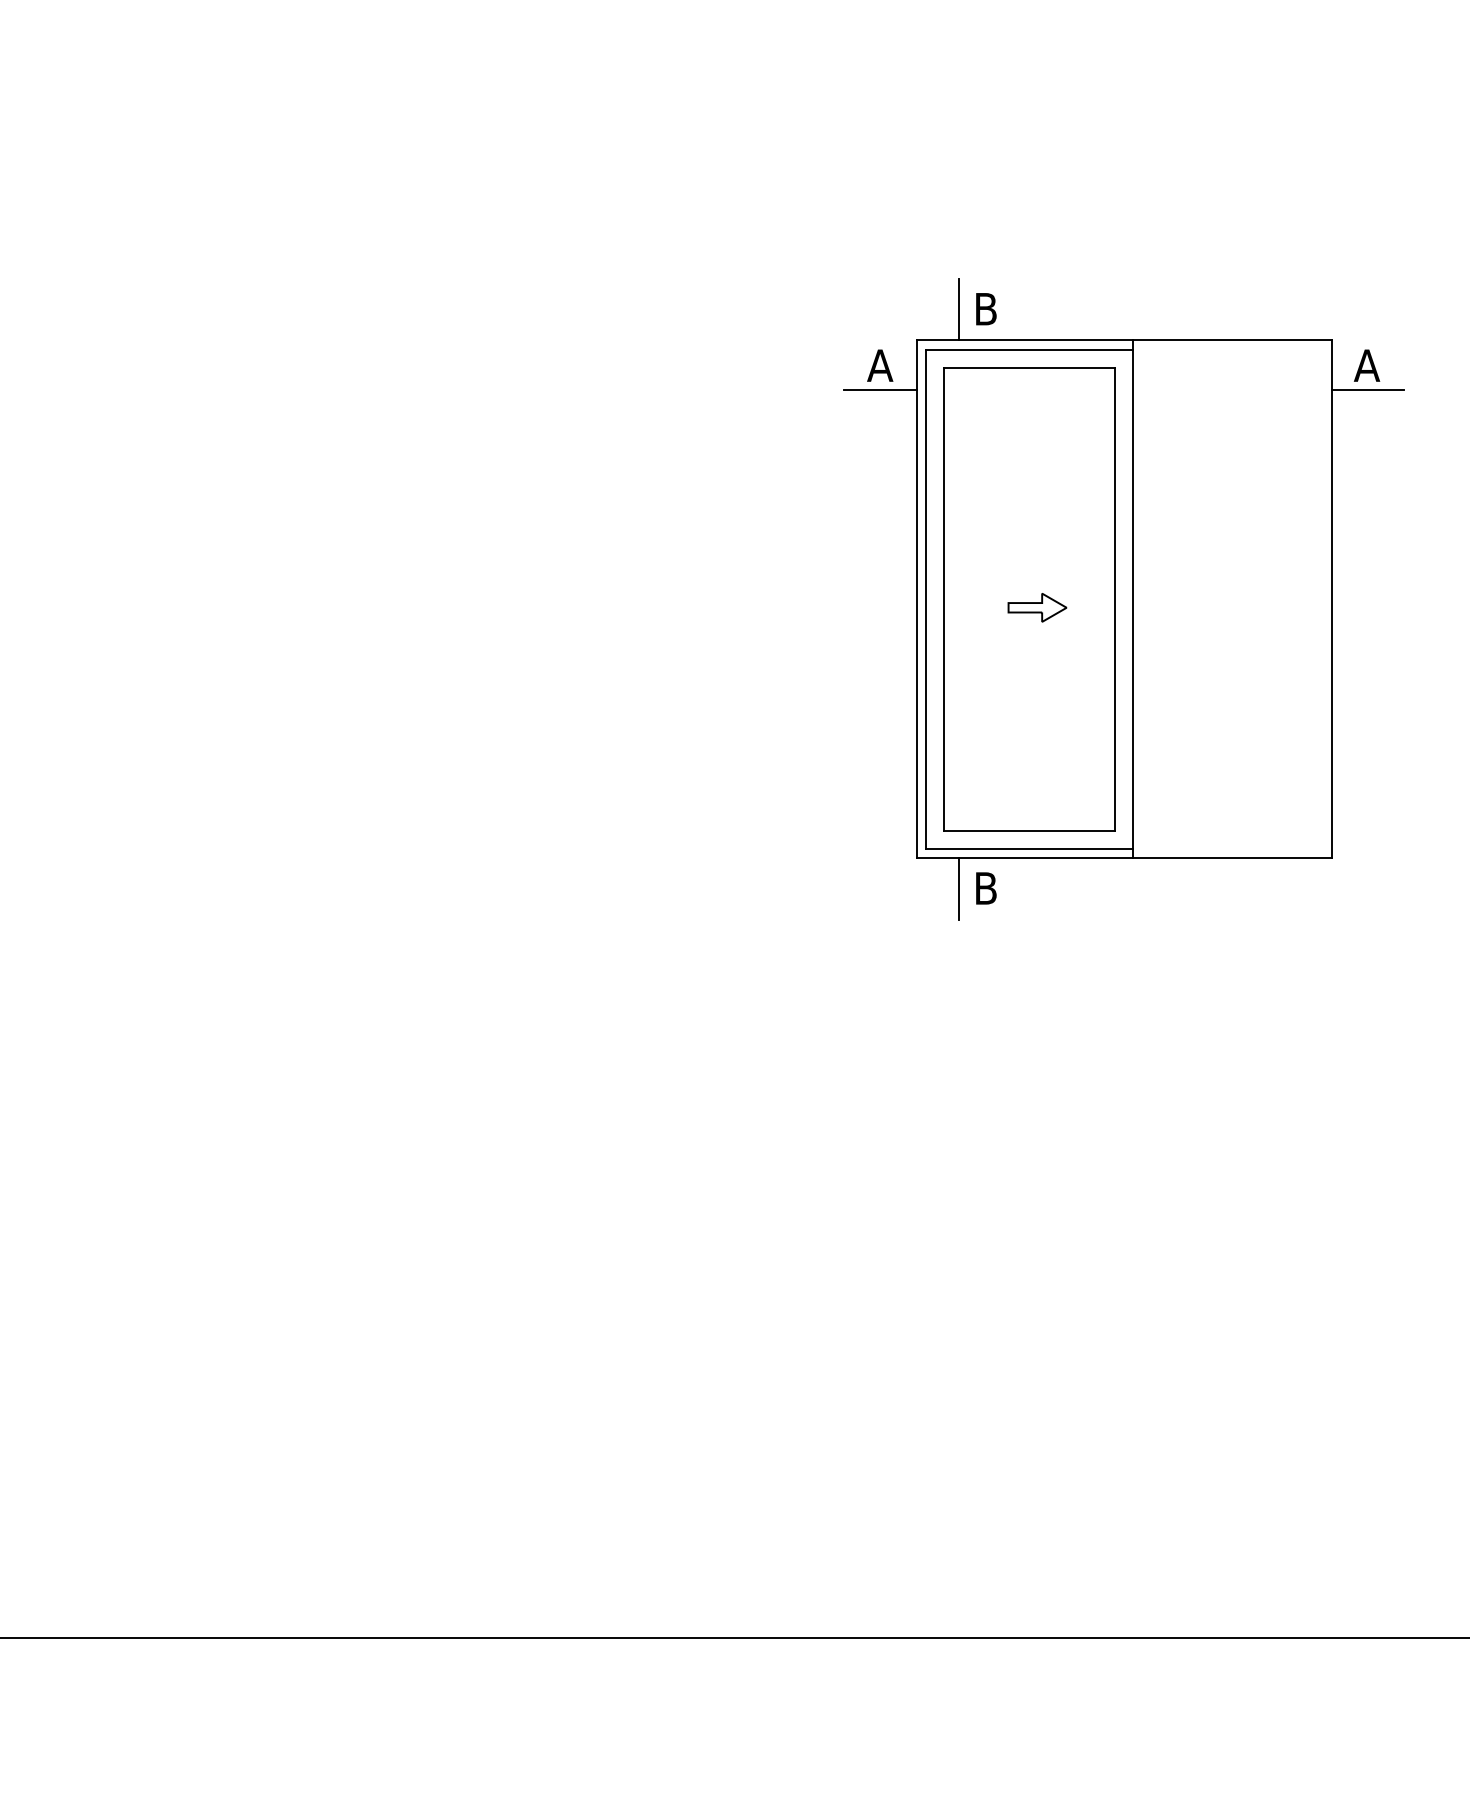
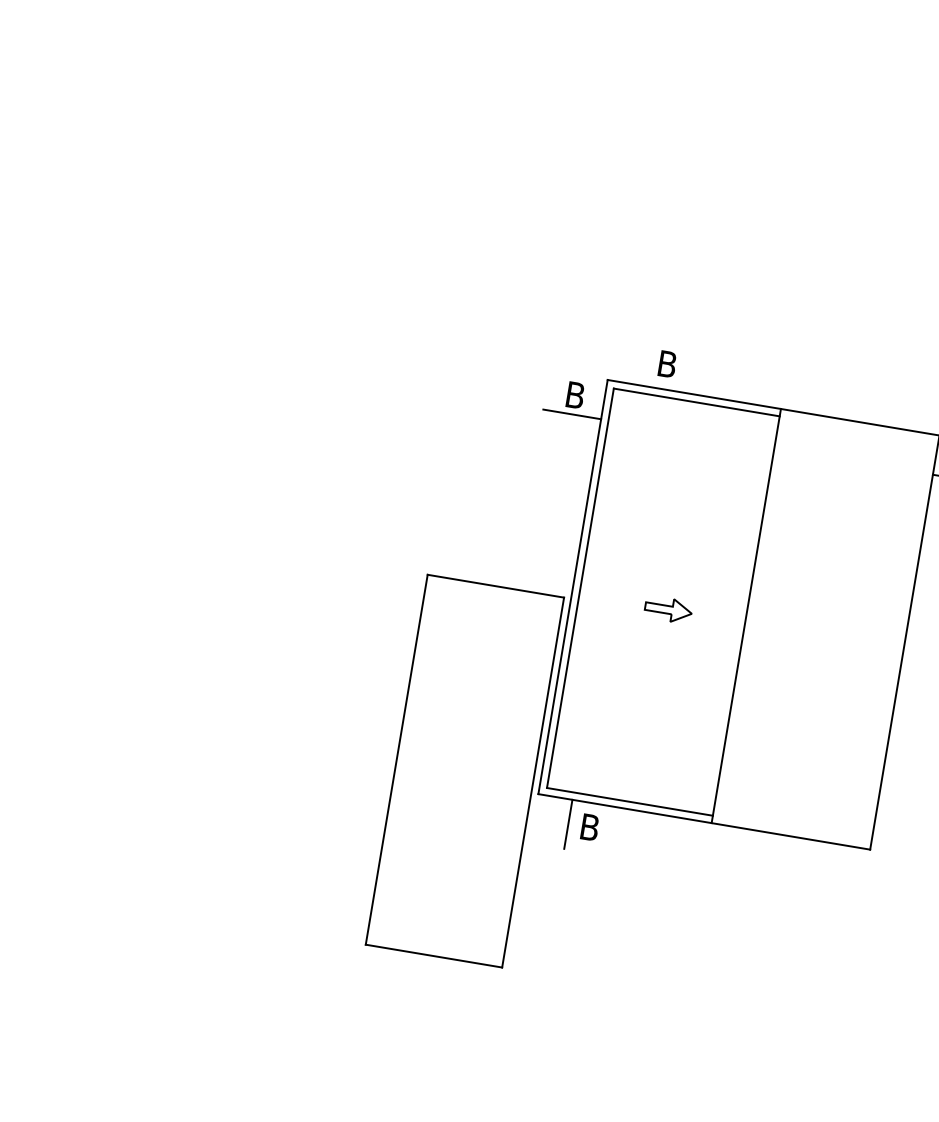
line: (959, 309) -> (646, 361), removed
text: (880, 365) -> (575, 395), A -> B
part: (1029, 599) -> (464, 771), moved

